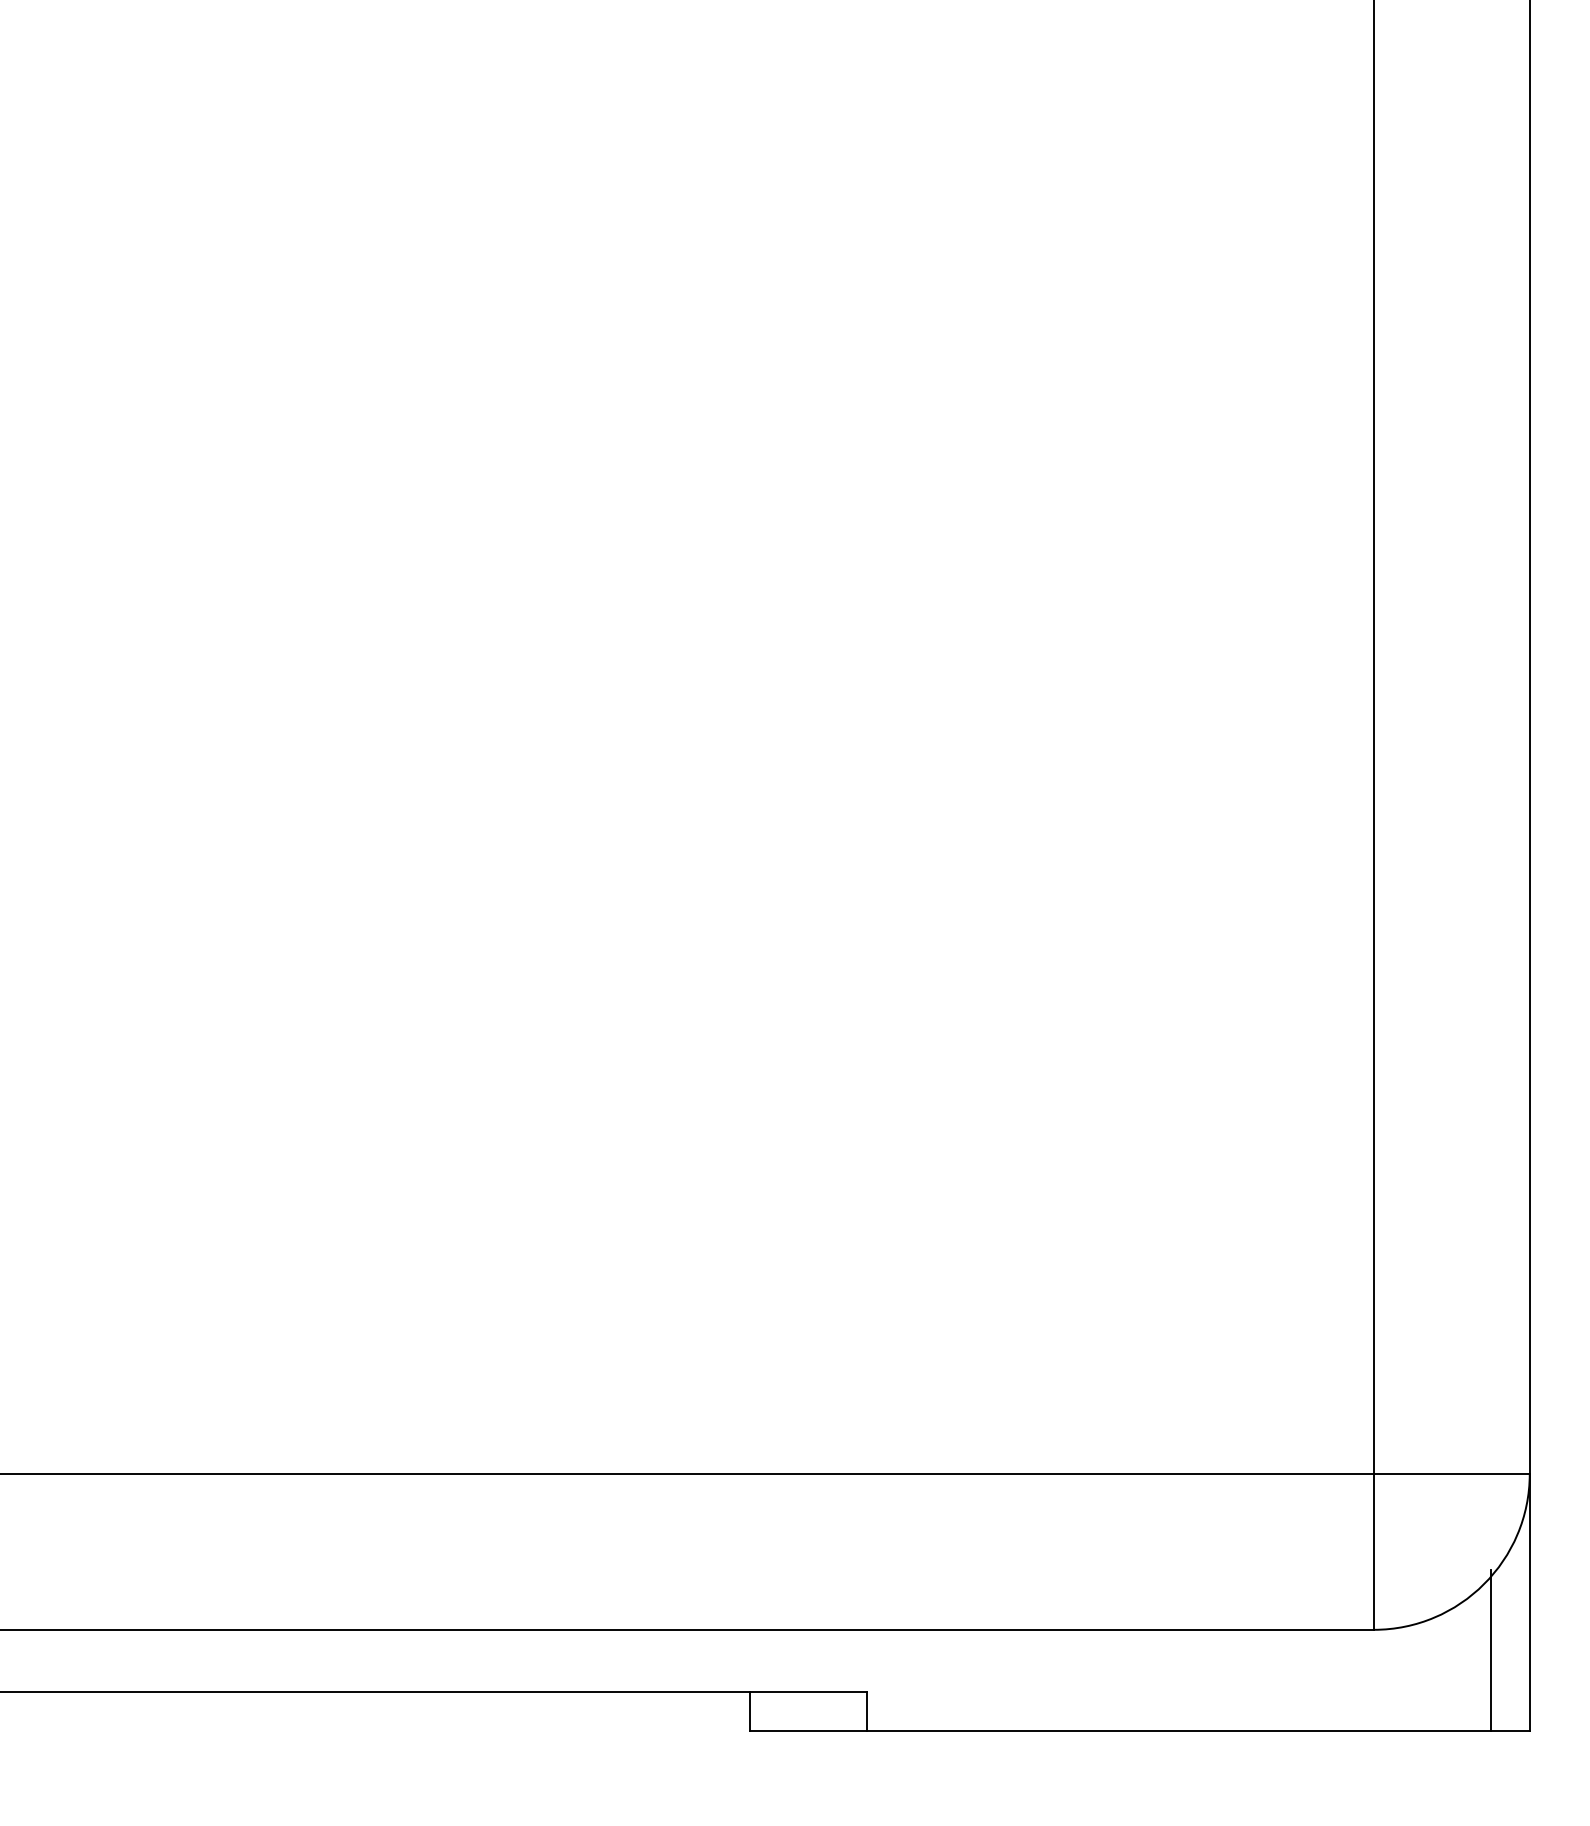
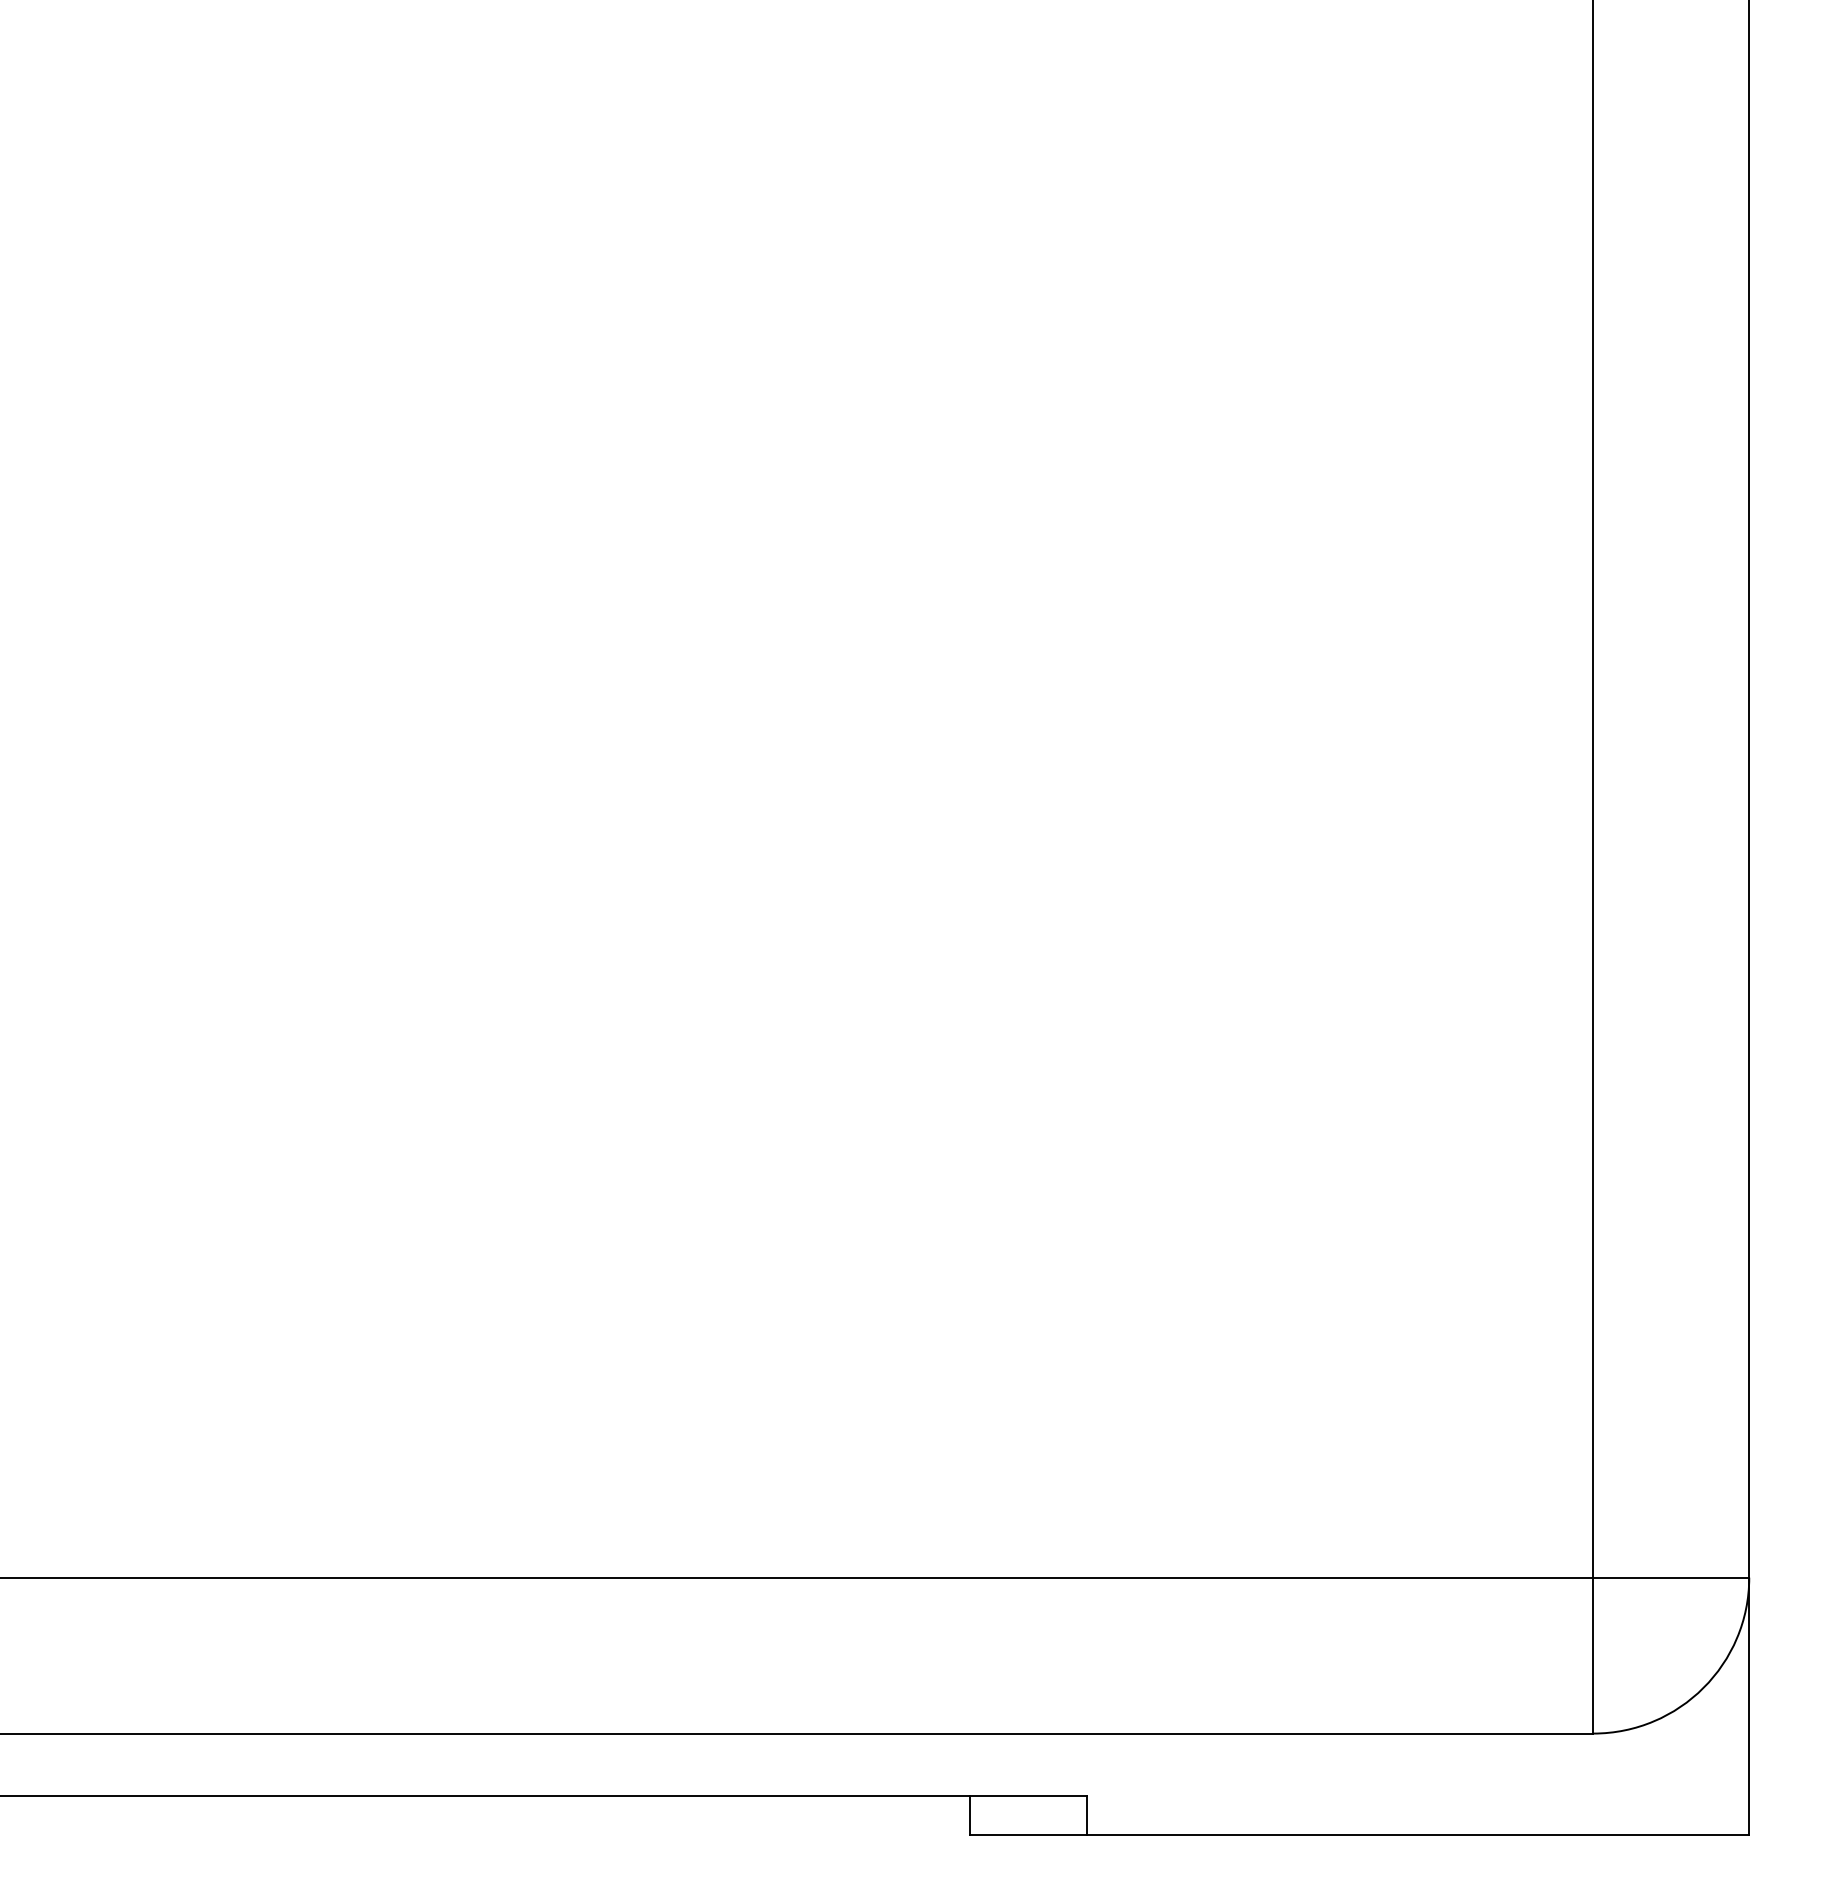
line: (1491, 1649) -> (1710, 1753), removed

